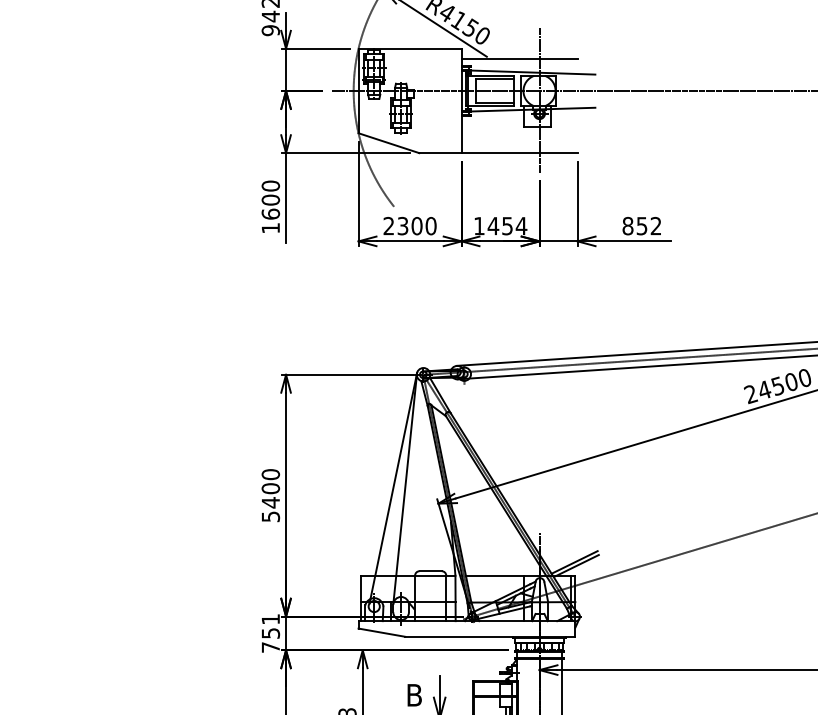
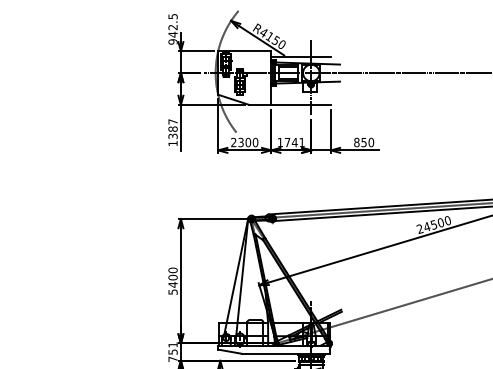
text: (269, 200) -> (172, 129), 1600 -> 1387
text: (506, 226) -> (294, 142), 1454 -> 1741
text: (656, 226) -> (371, 142), 852 -> 850

